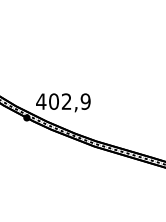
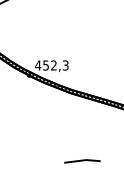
text: (69, 101) -> (55, 65), 402,9 -> 452,3

